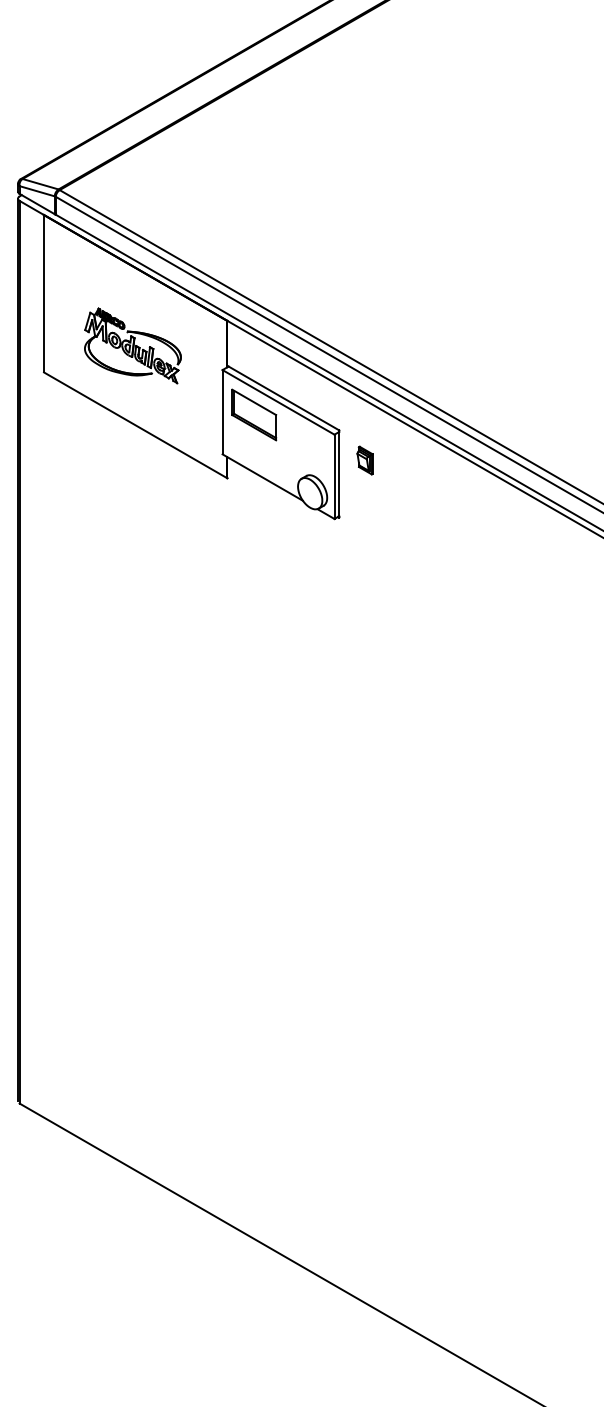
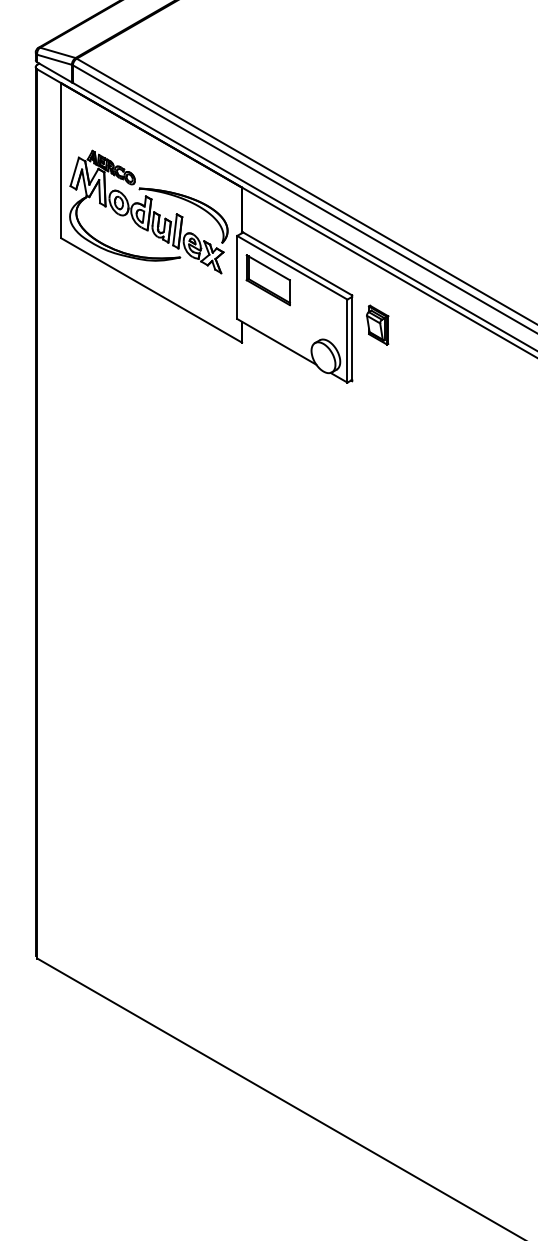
part: (132, 345) -> (148, 211), size x1.67
part: (364, 460) -> (377, 325), size x1.43

